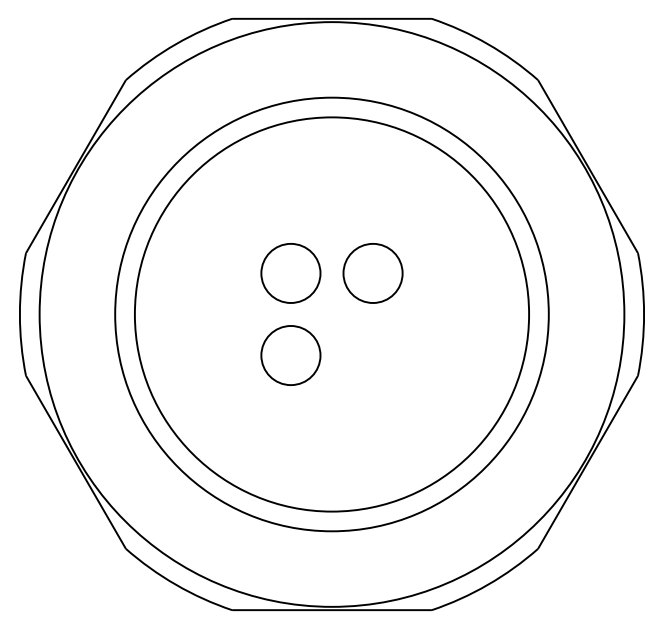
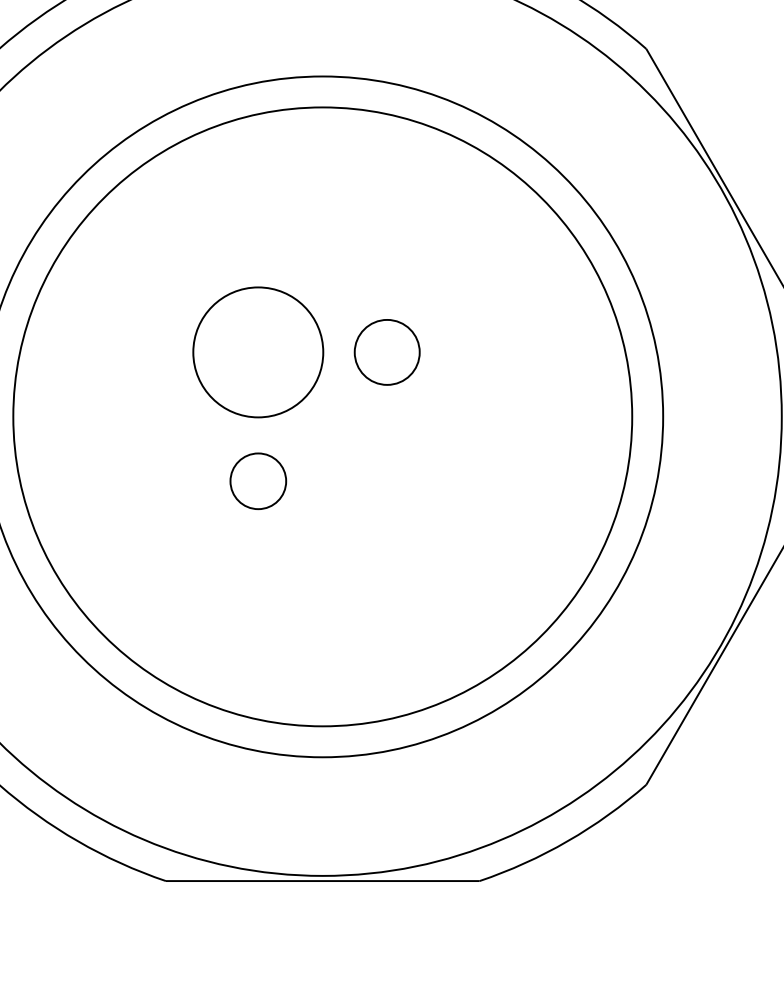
circle: (290, 273) -> (257, 352), size x1.4
circle: (372, 273) -> (386, 352), size x0.7
circle: (290, 355) -> (257, 481), size x0.6

